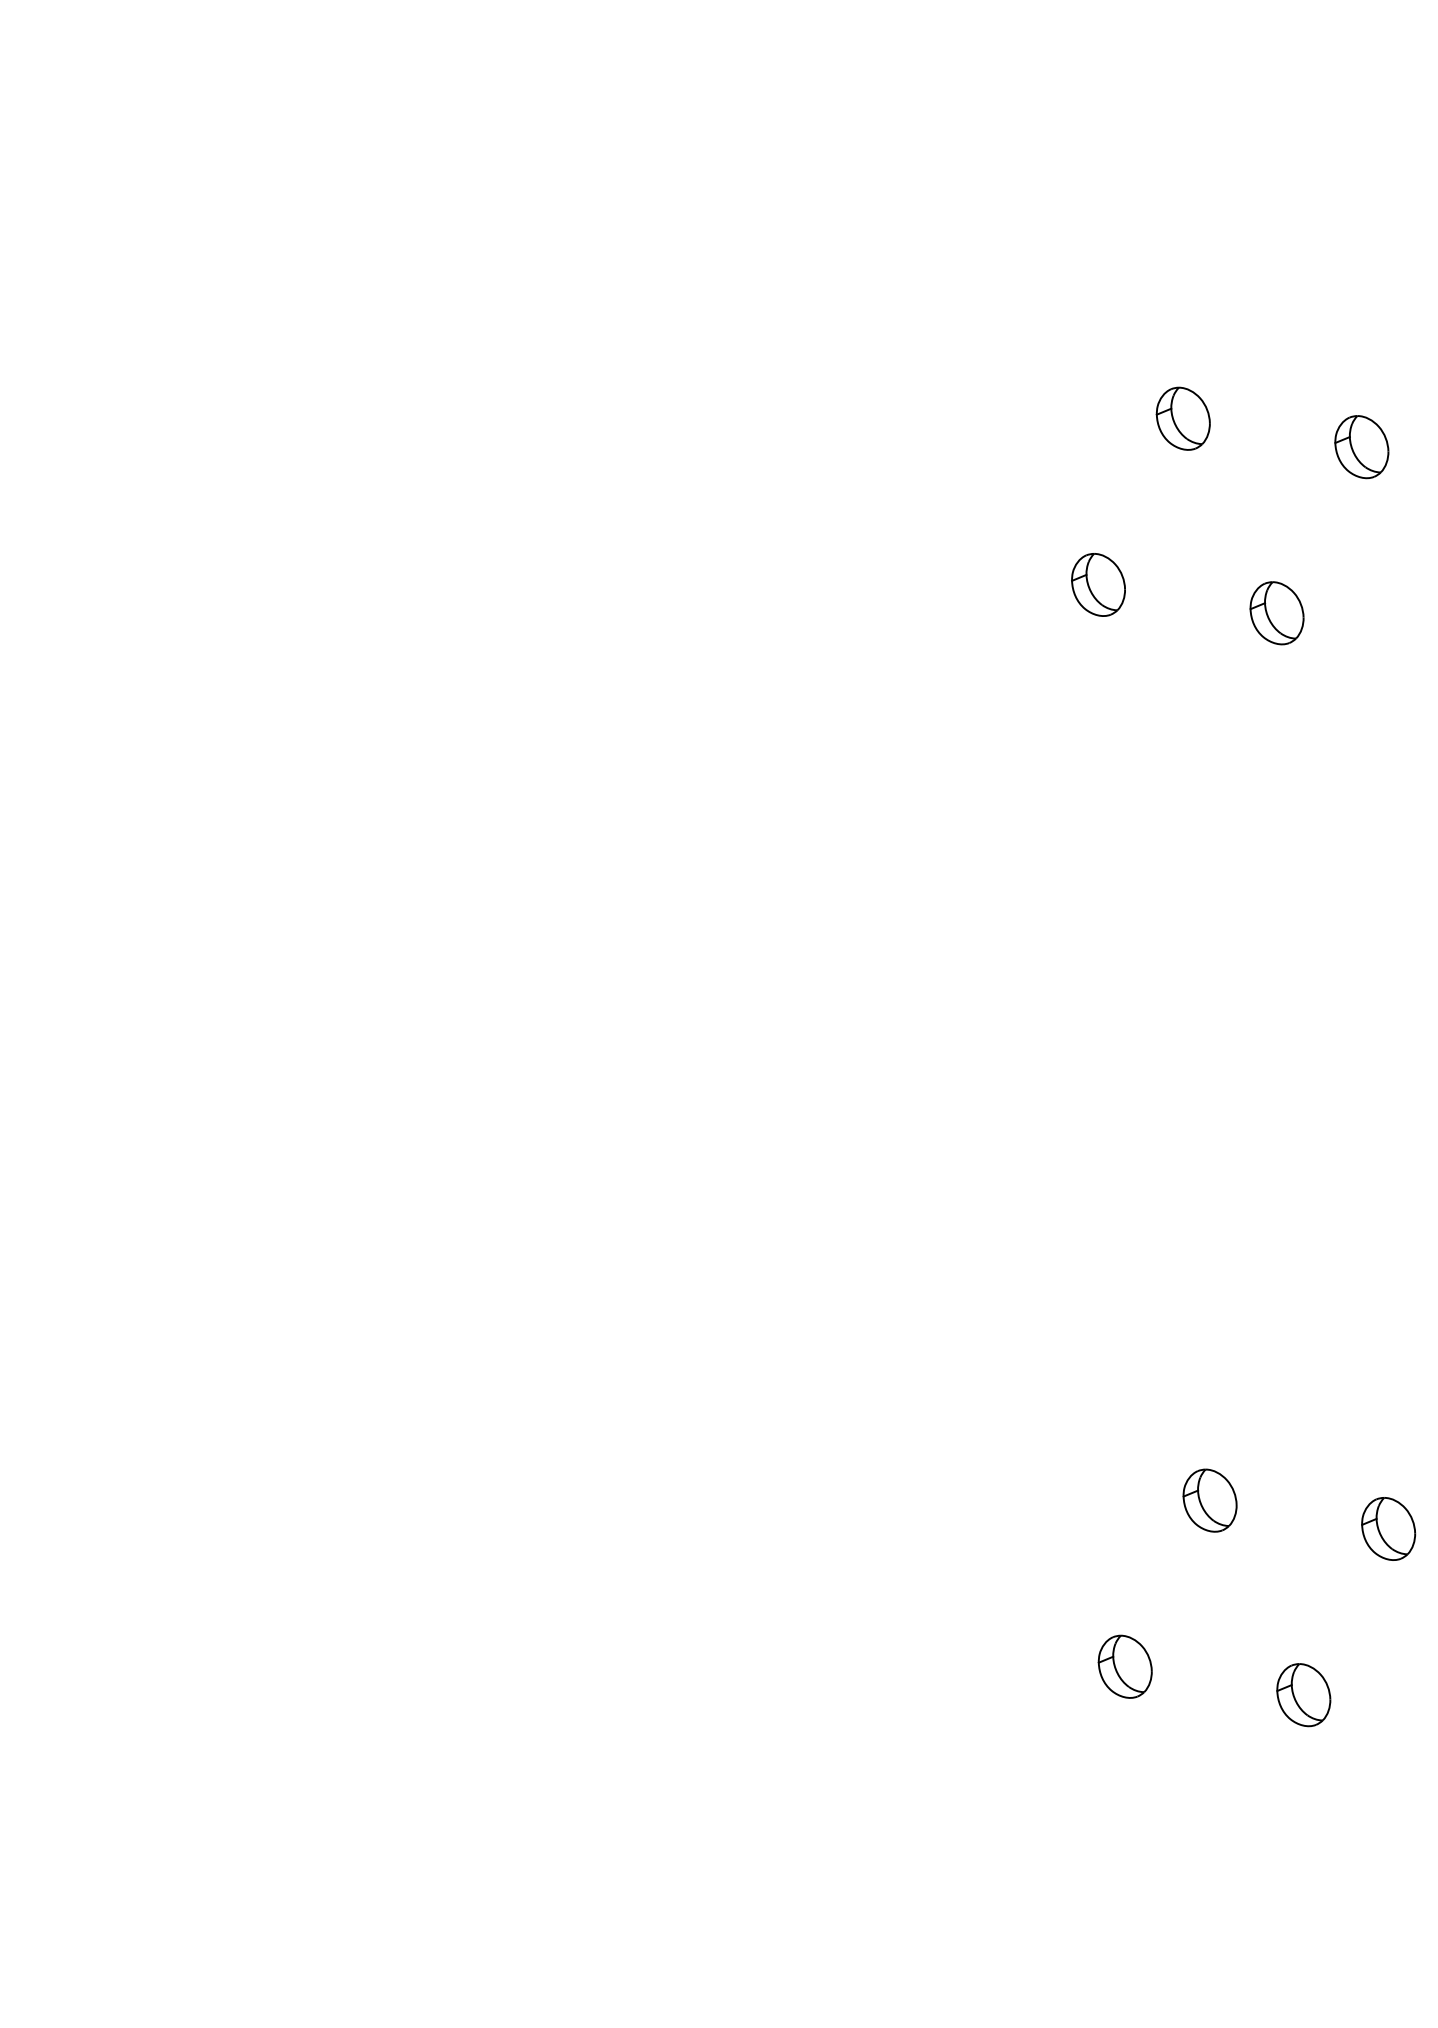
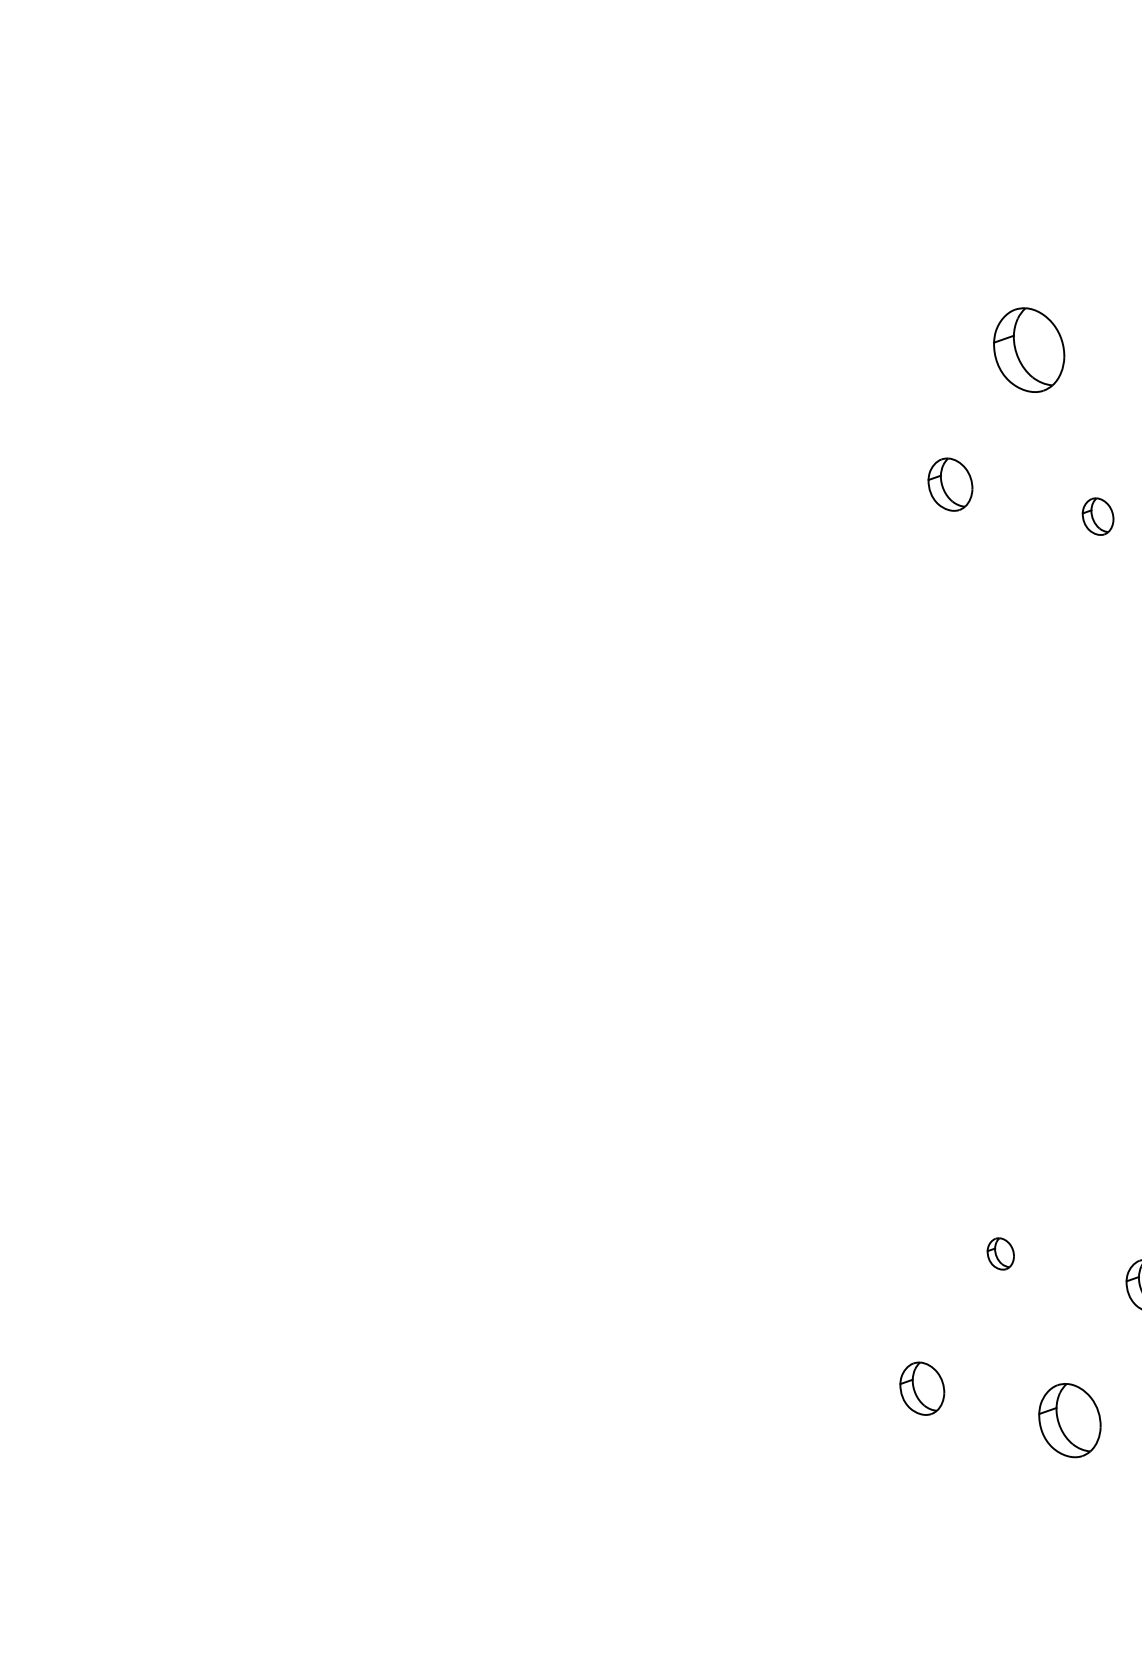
part: (1182, 418) -> (1028, 349), size x1.6
part: (1276, 613) -> (1097, 516), size x0.7
part: (1209, 1500) -> (1000, 1253), size x0.6
part: (1303, 1695) -> (1069, 1420), size x1.4

